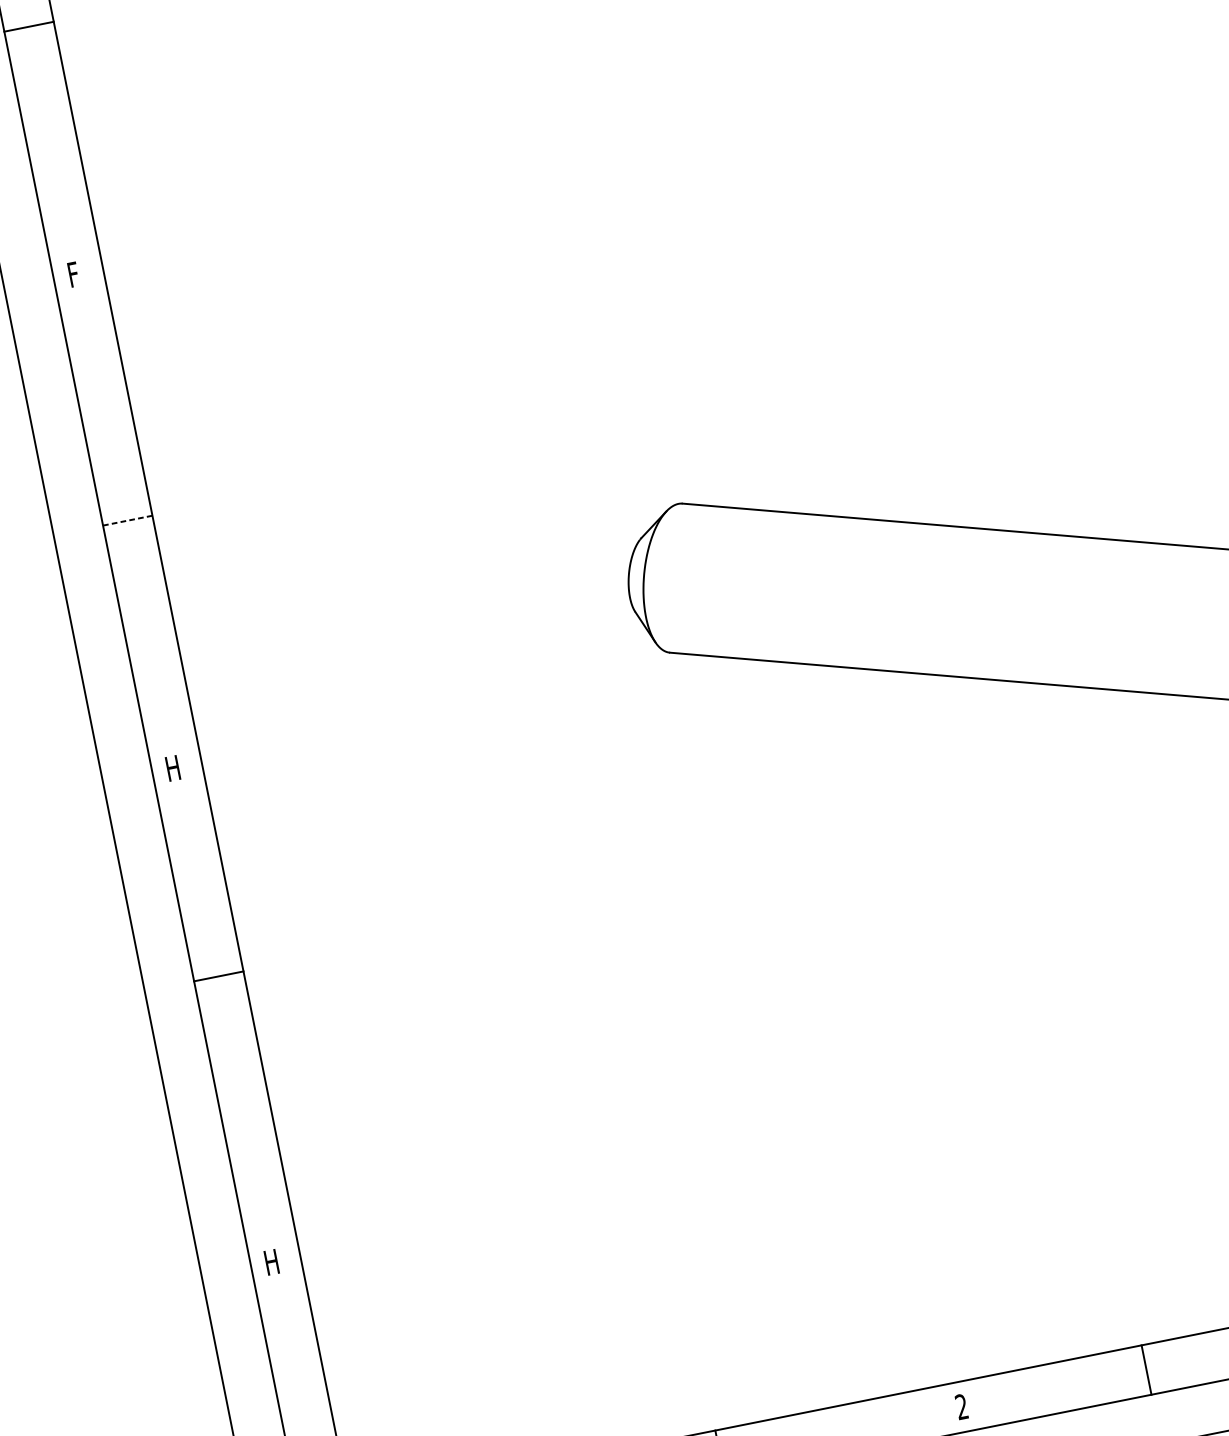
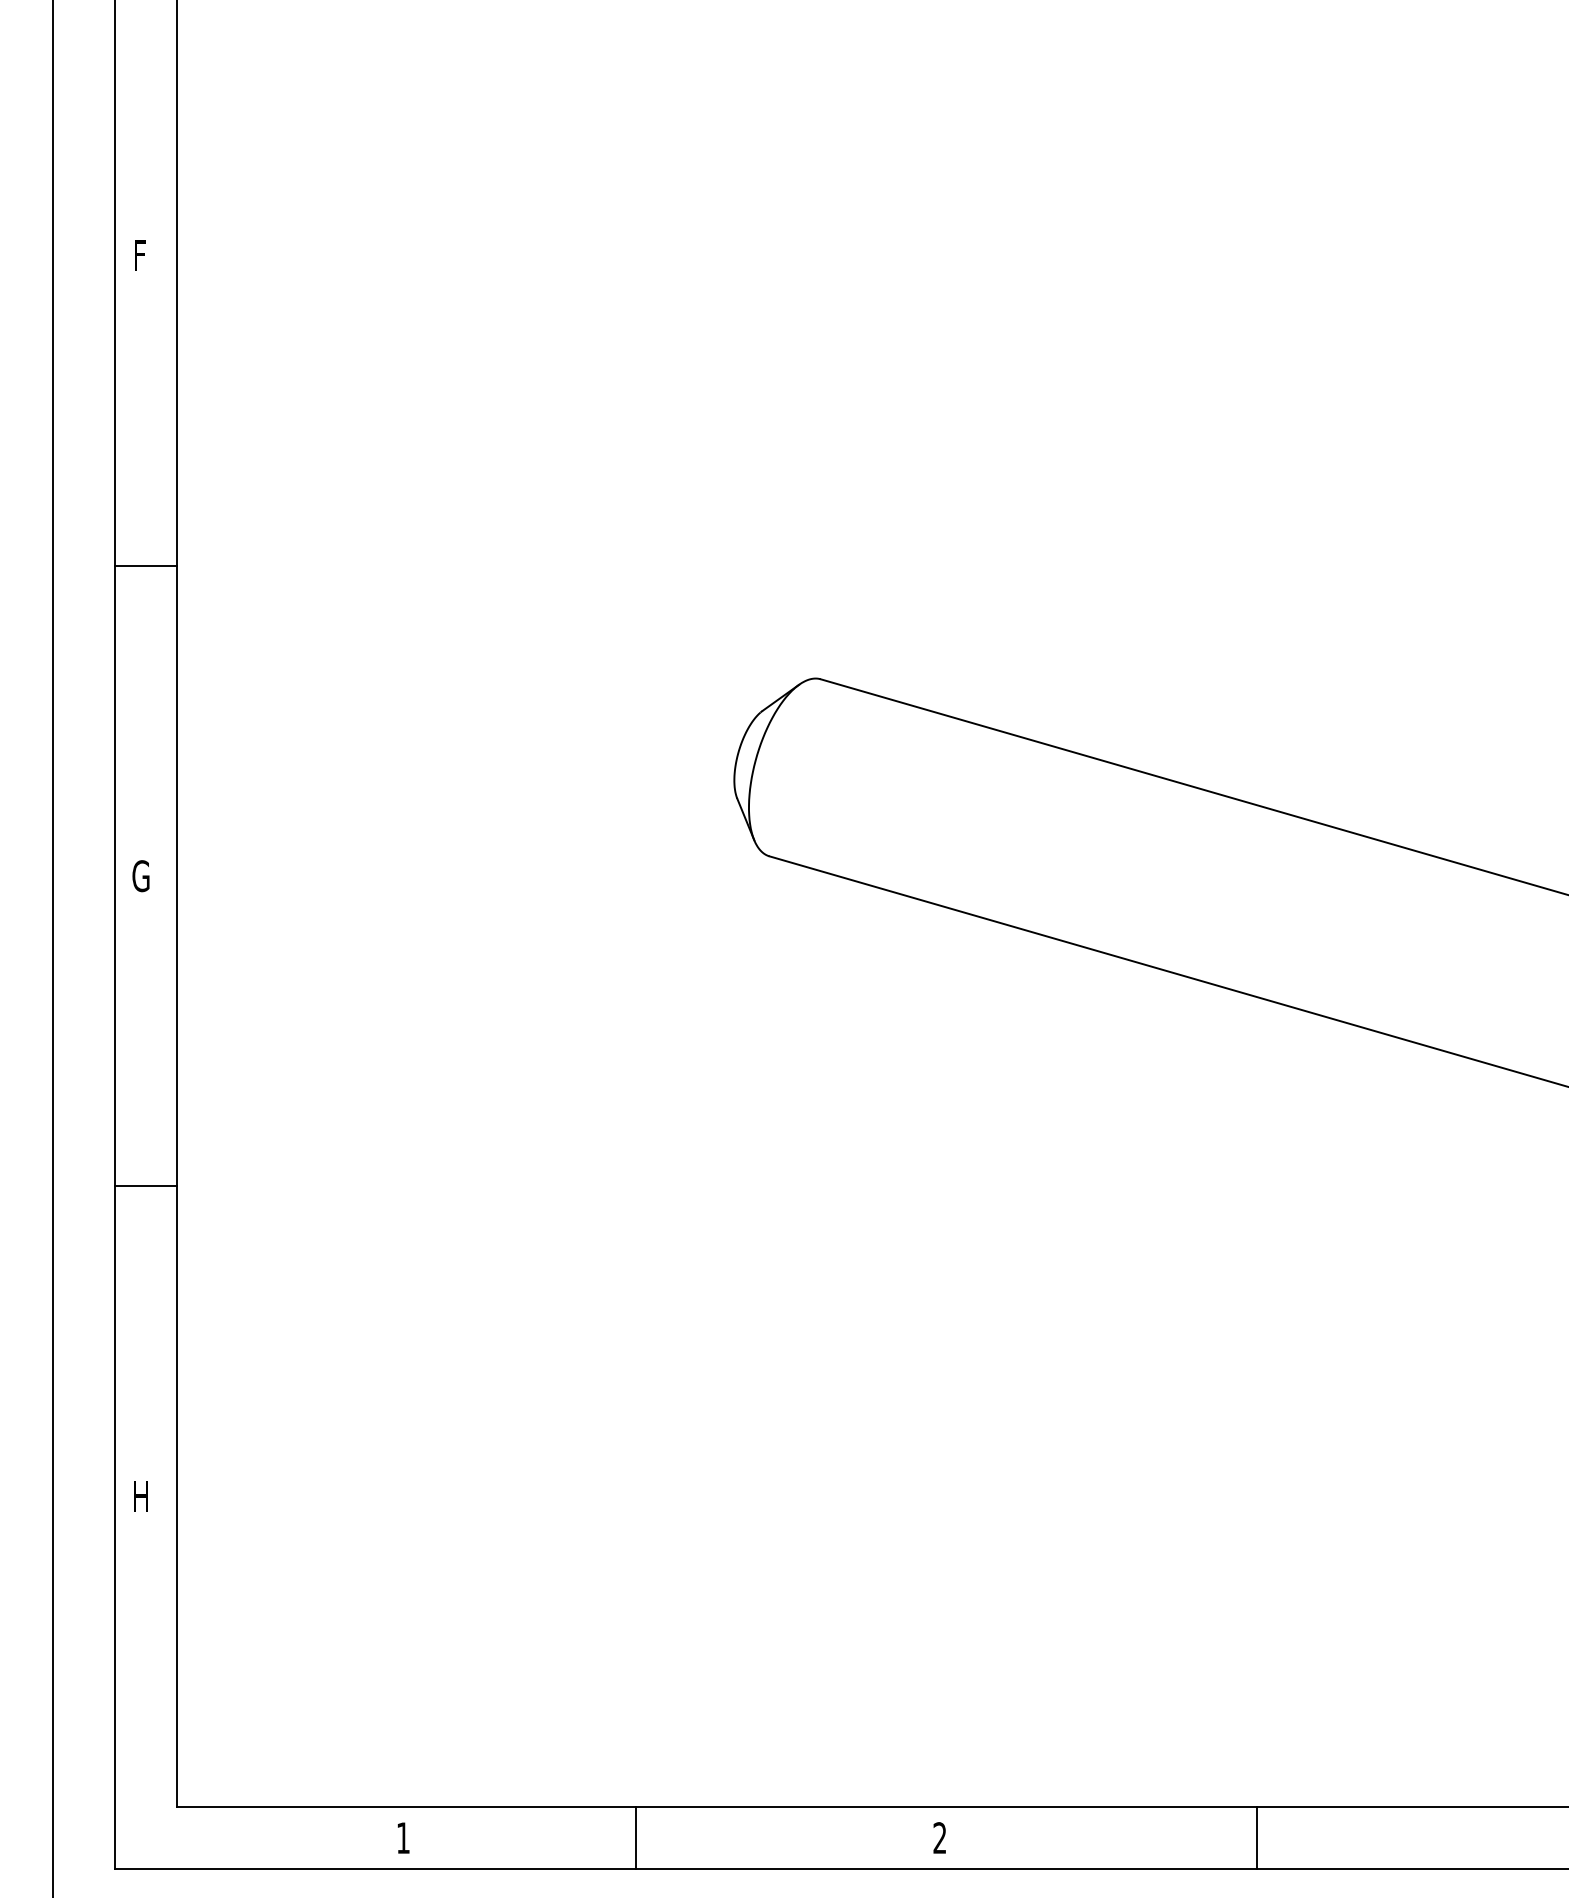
line: (128, 520) -> (146, 565), dashed -> solid
text: (172, 768) -> (140, 876), H -> G
line: (219, 976) -> (146, 1186), moved
line: (1146, 1370) -> (1256, 1838), moved

